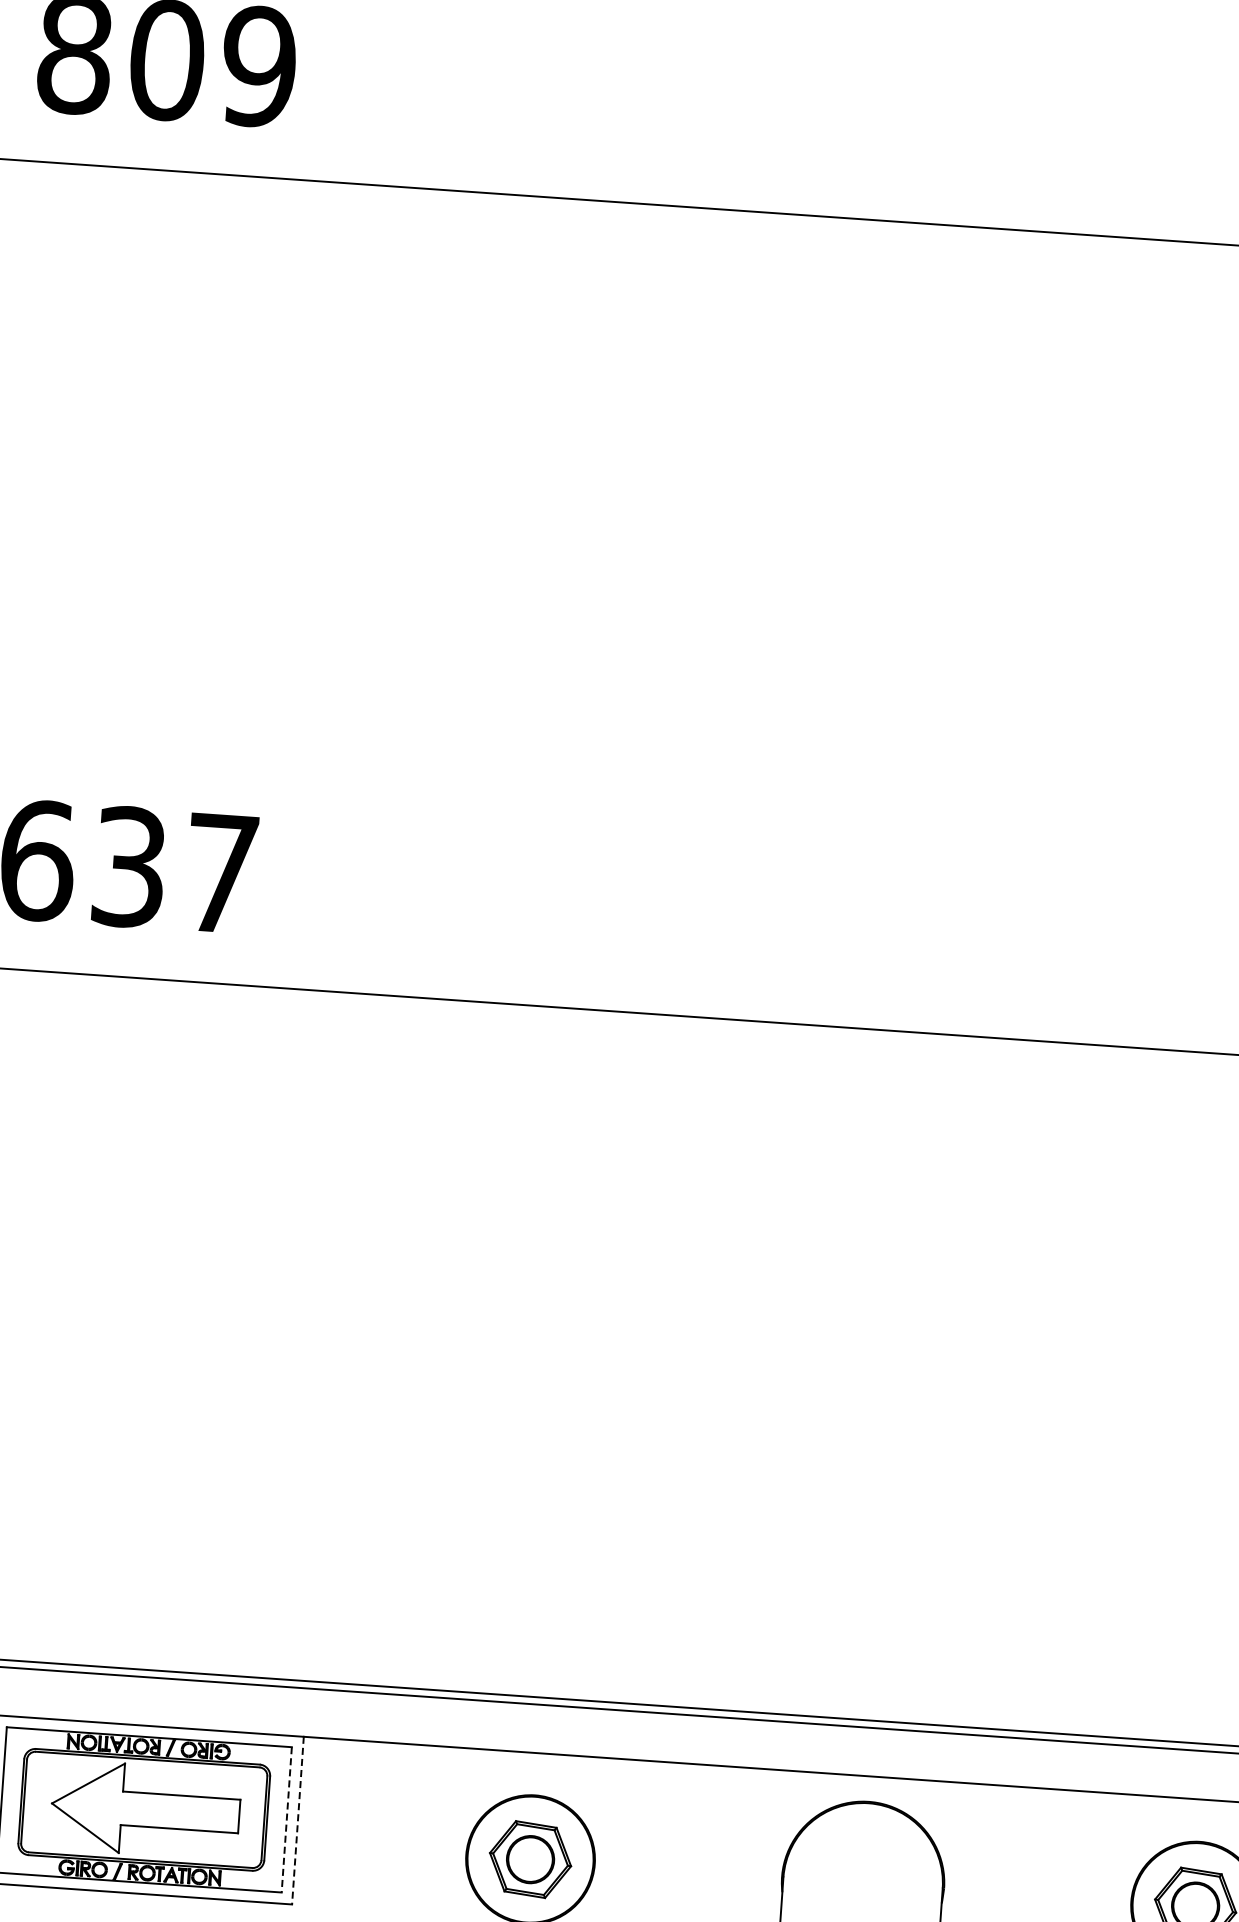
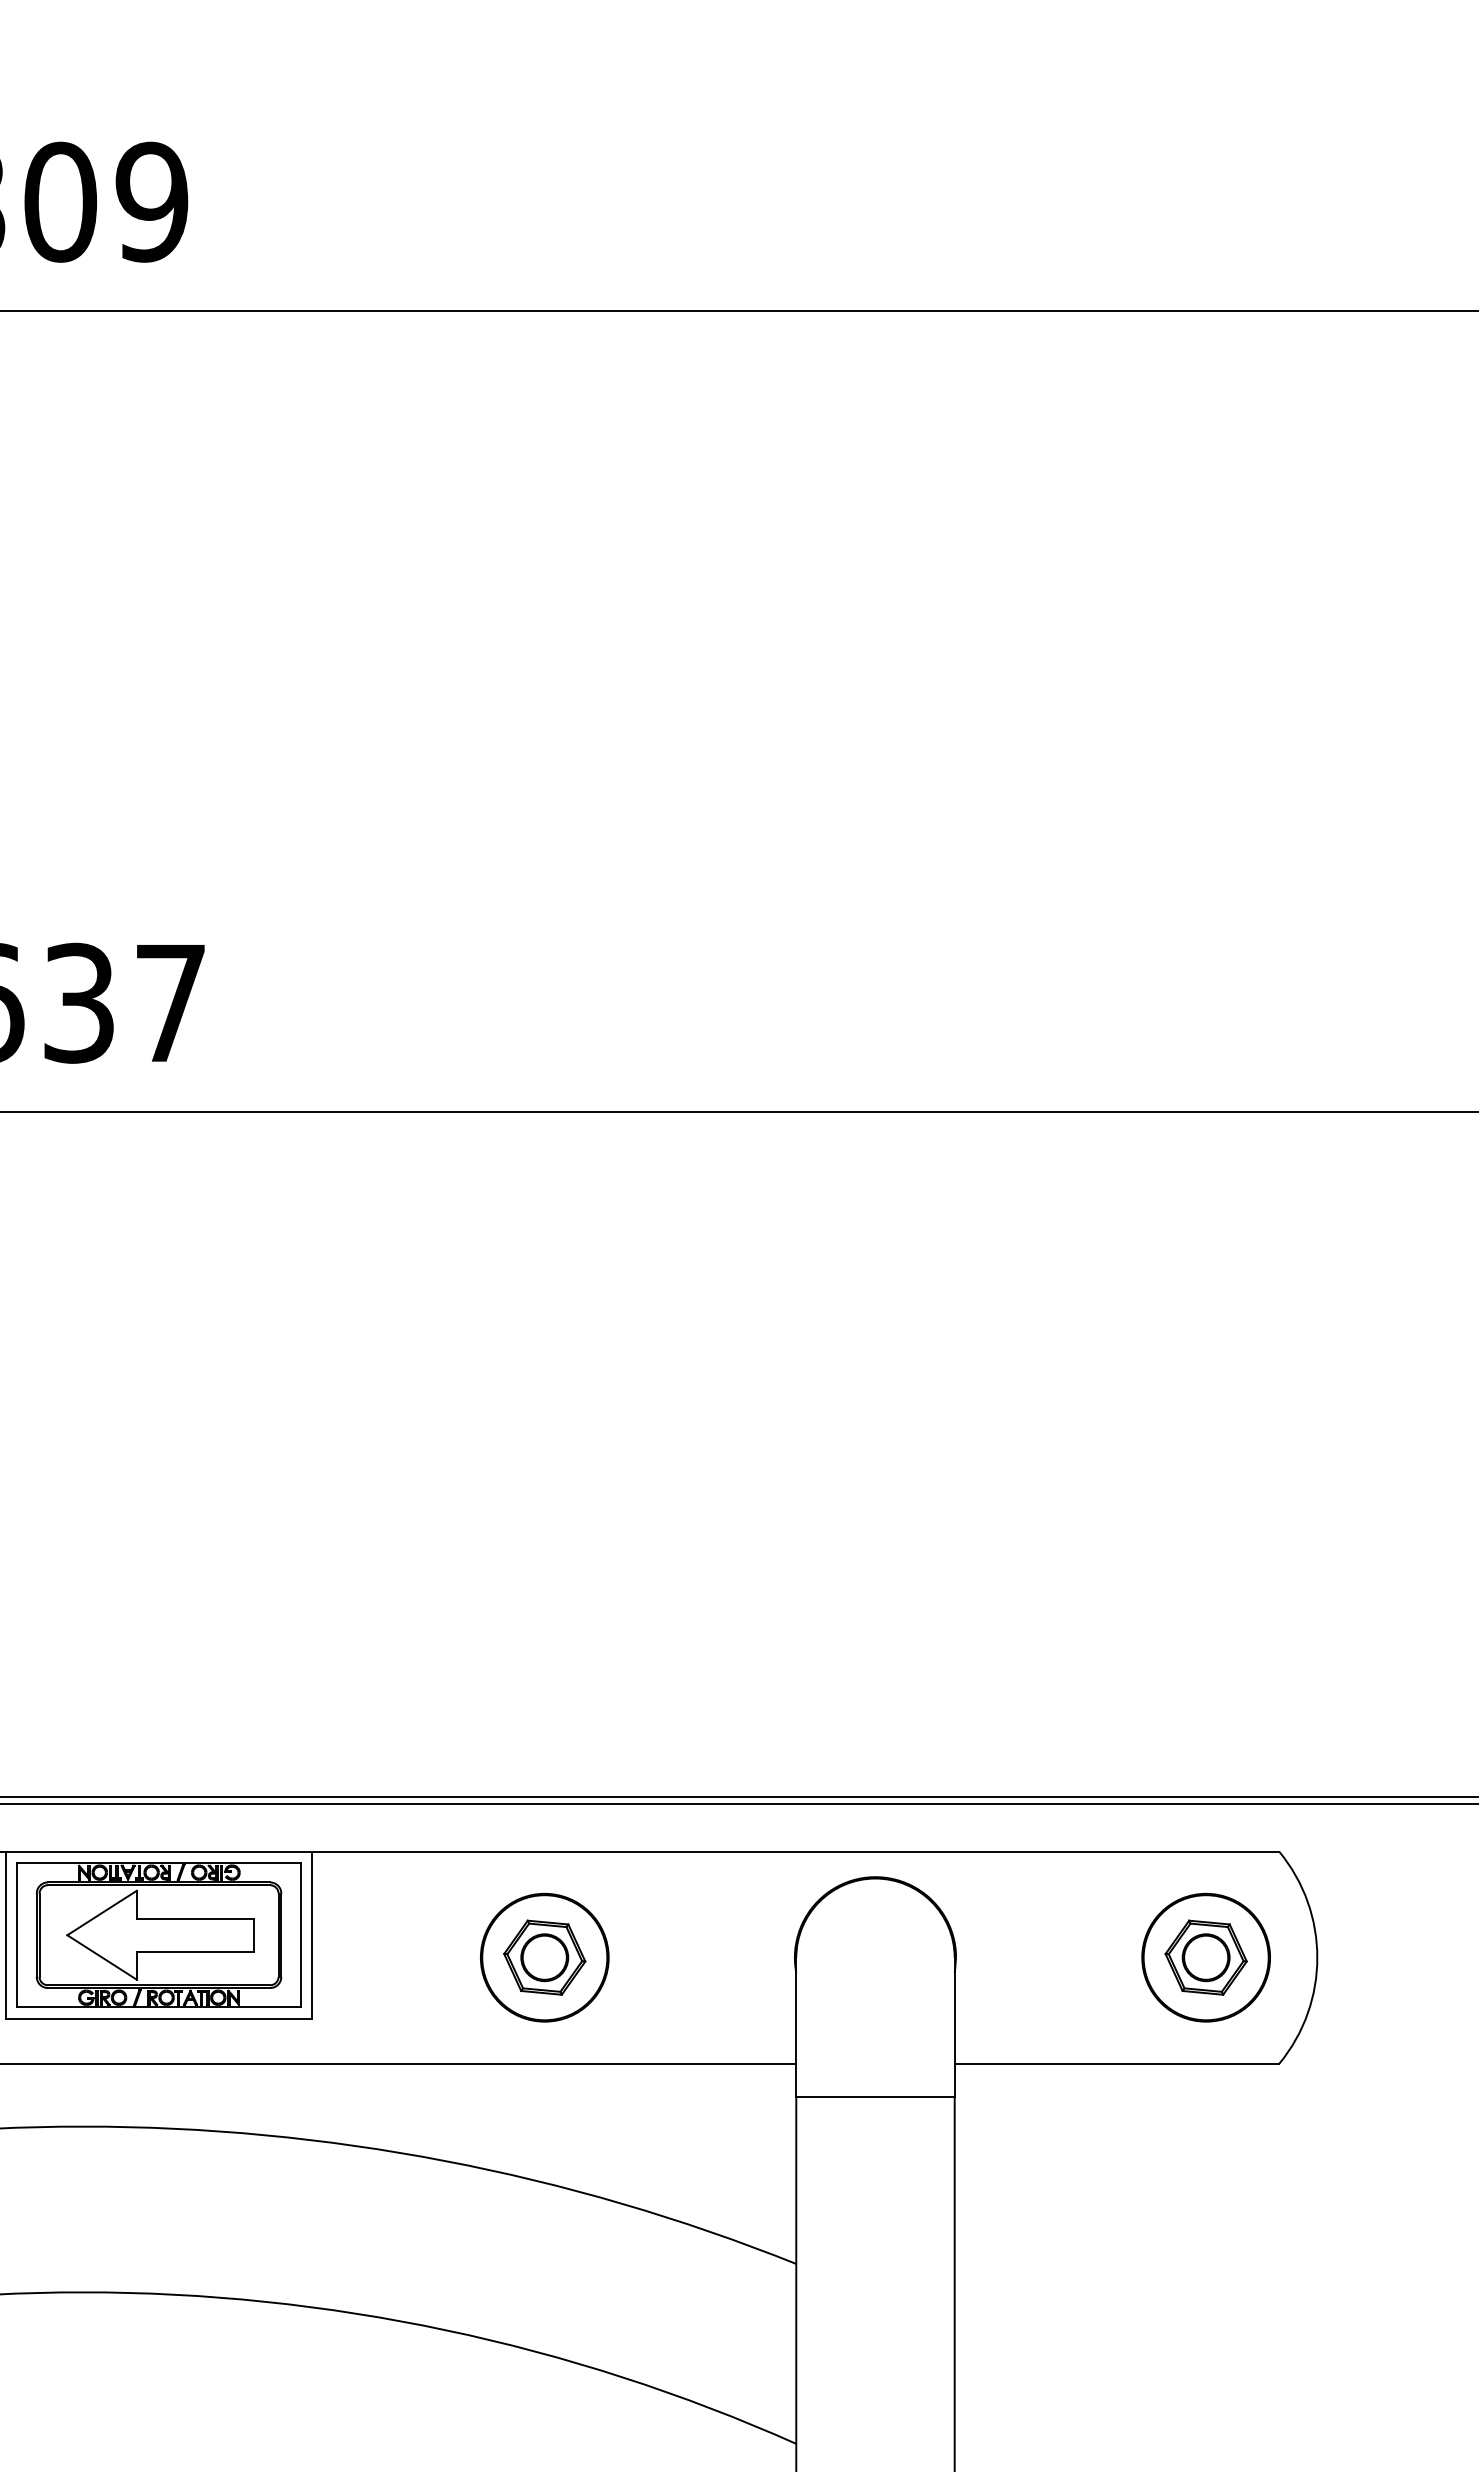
line: (286, 1820) -> (300, 1935), dashed -> solid
line: (297, 1820) -> (311, 1935), dashed -> solid

